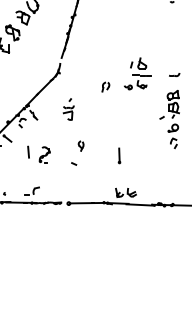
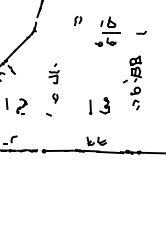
part: (105, 86) -> (77, 20), moved
part: (68, 109) -> (53, 73), moved
part: (169, 119) -> (132, 83), moved
part: (134, 154) -> (104, 106), added

